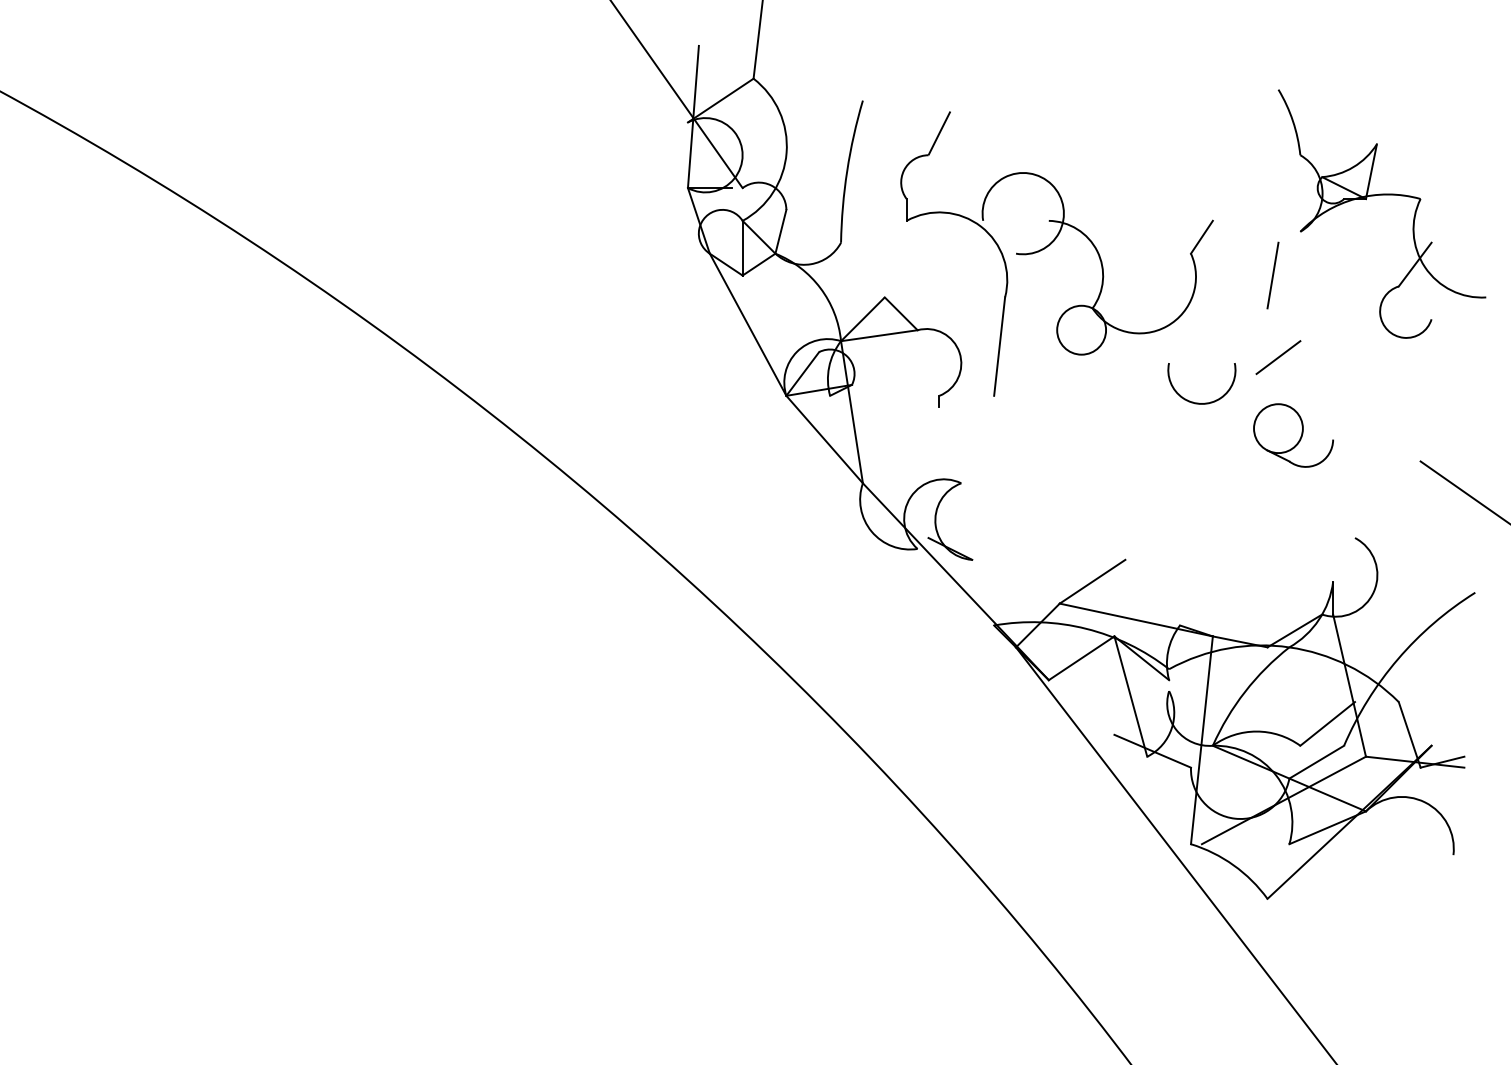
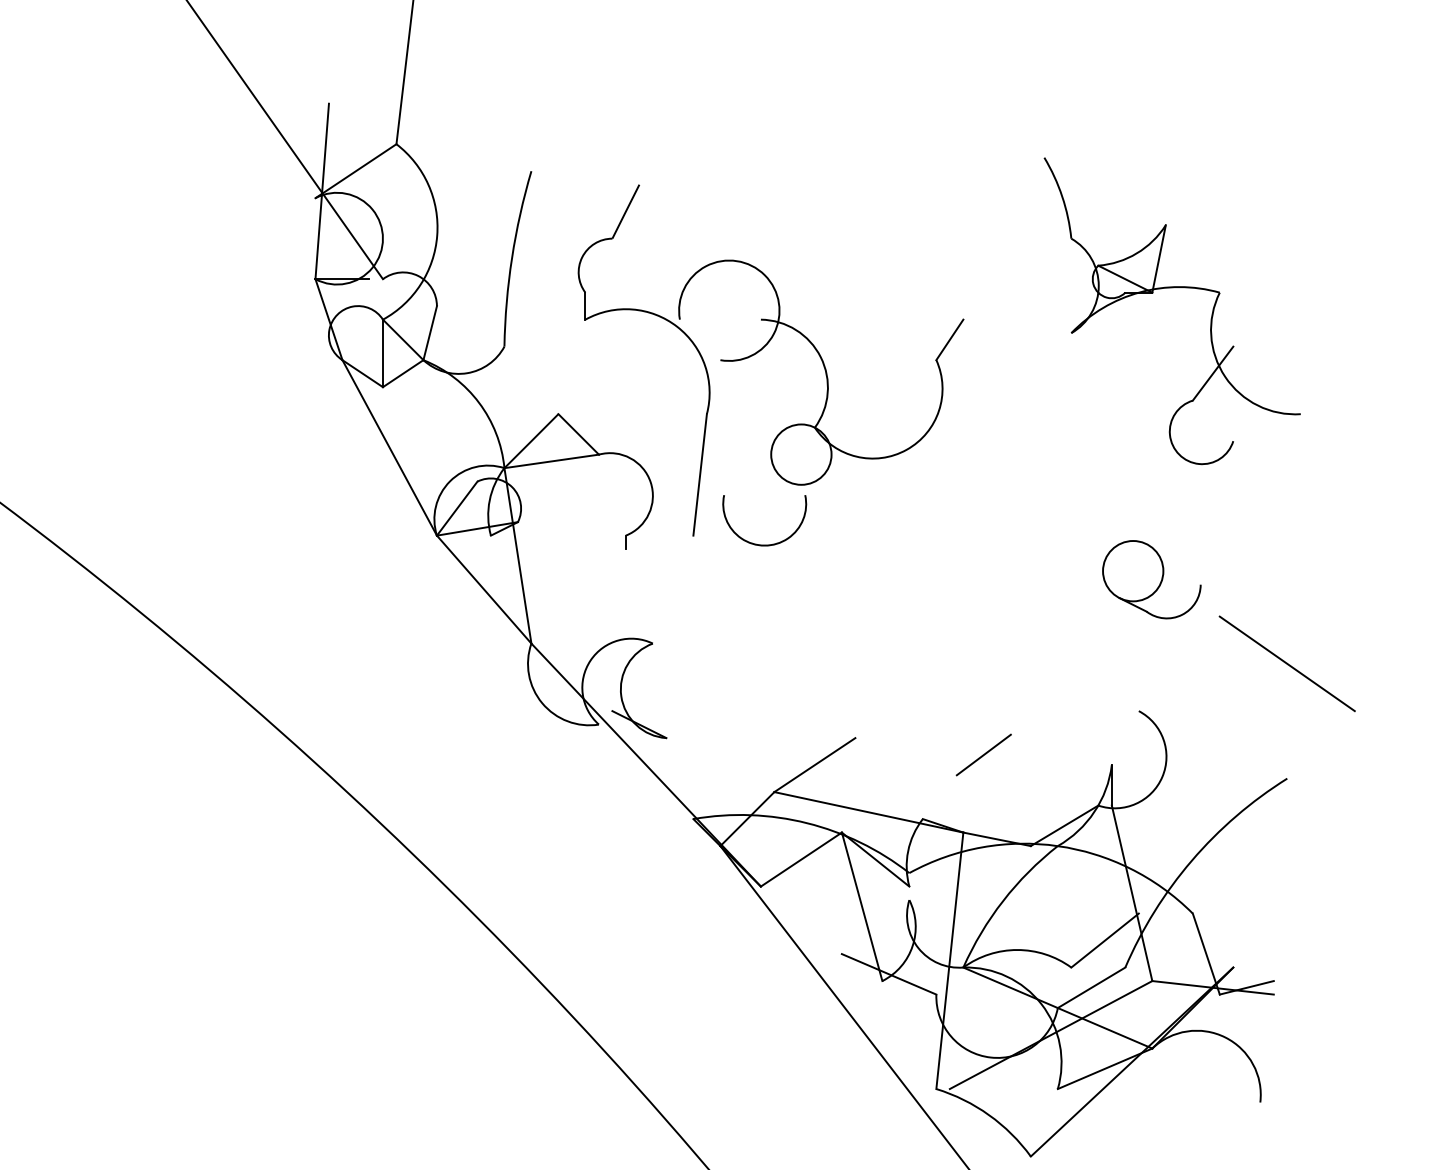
line: (1272, 275) -> (1036, 387), removed
line: (1278, 357) -> (983, 754), moved
arc: (1198, 402) -> (760, 543), moved
part: (1293, 435) -> (1151, 579), moved

